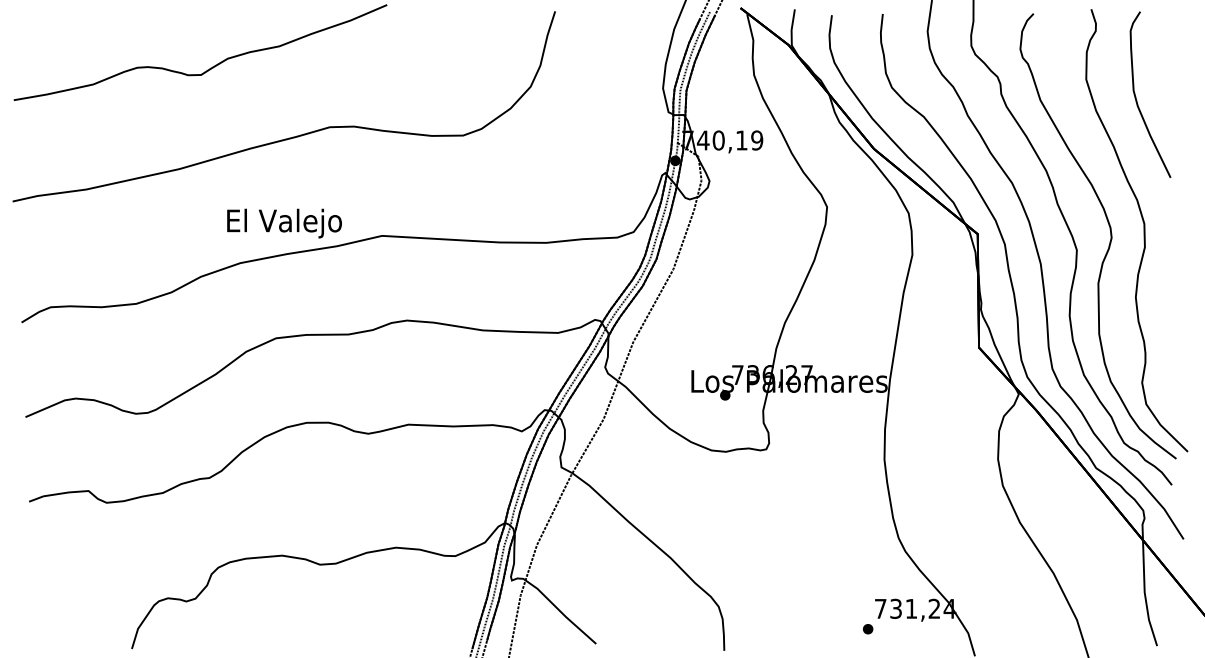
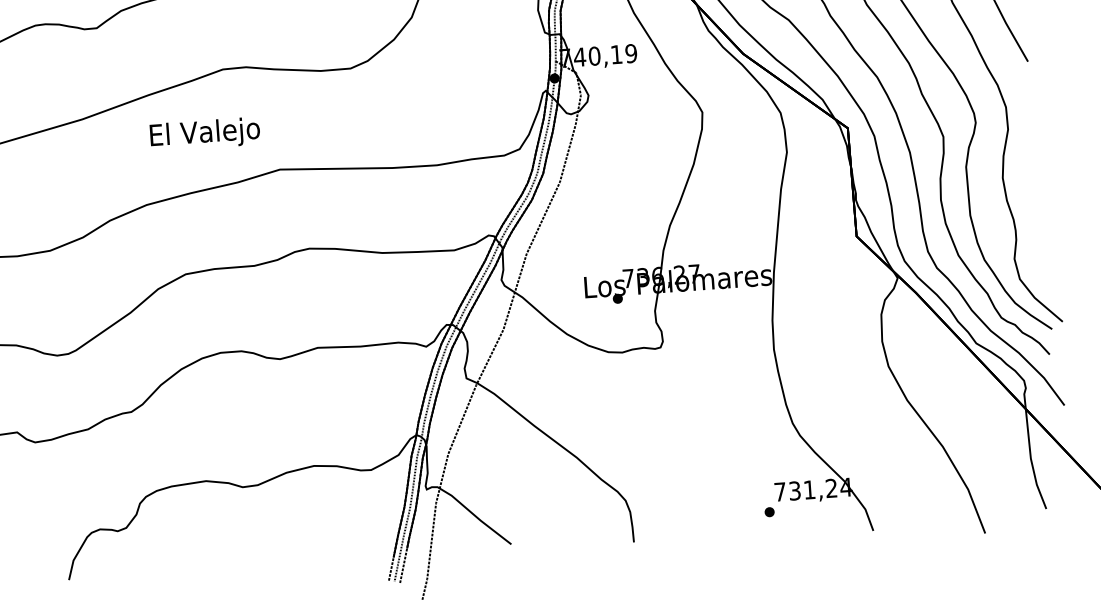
text: (284, 223) -> (205, 134), moved

